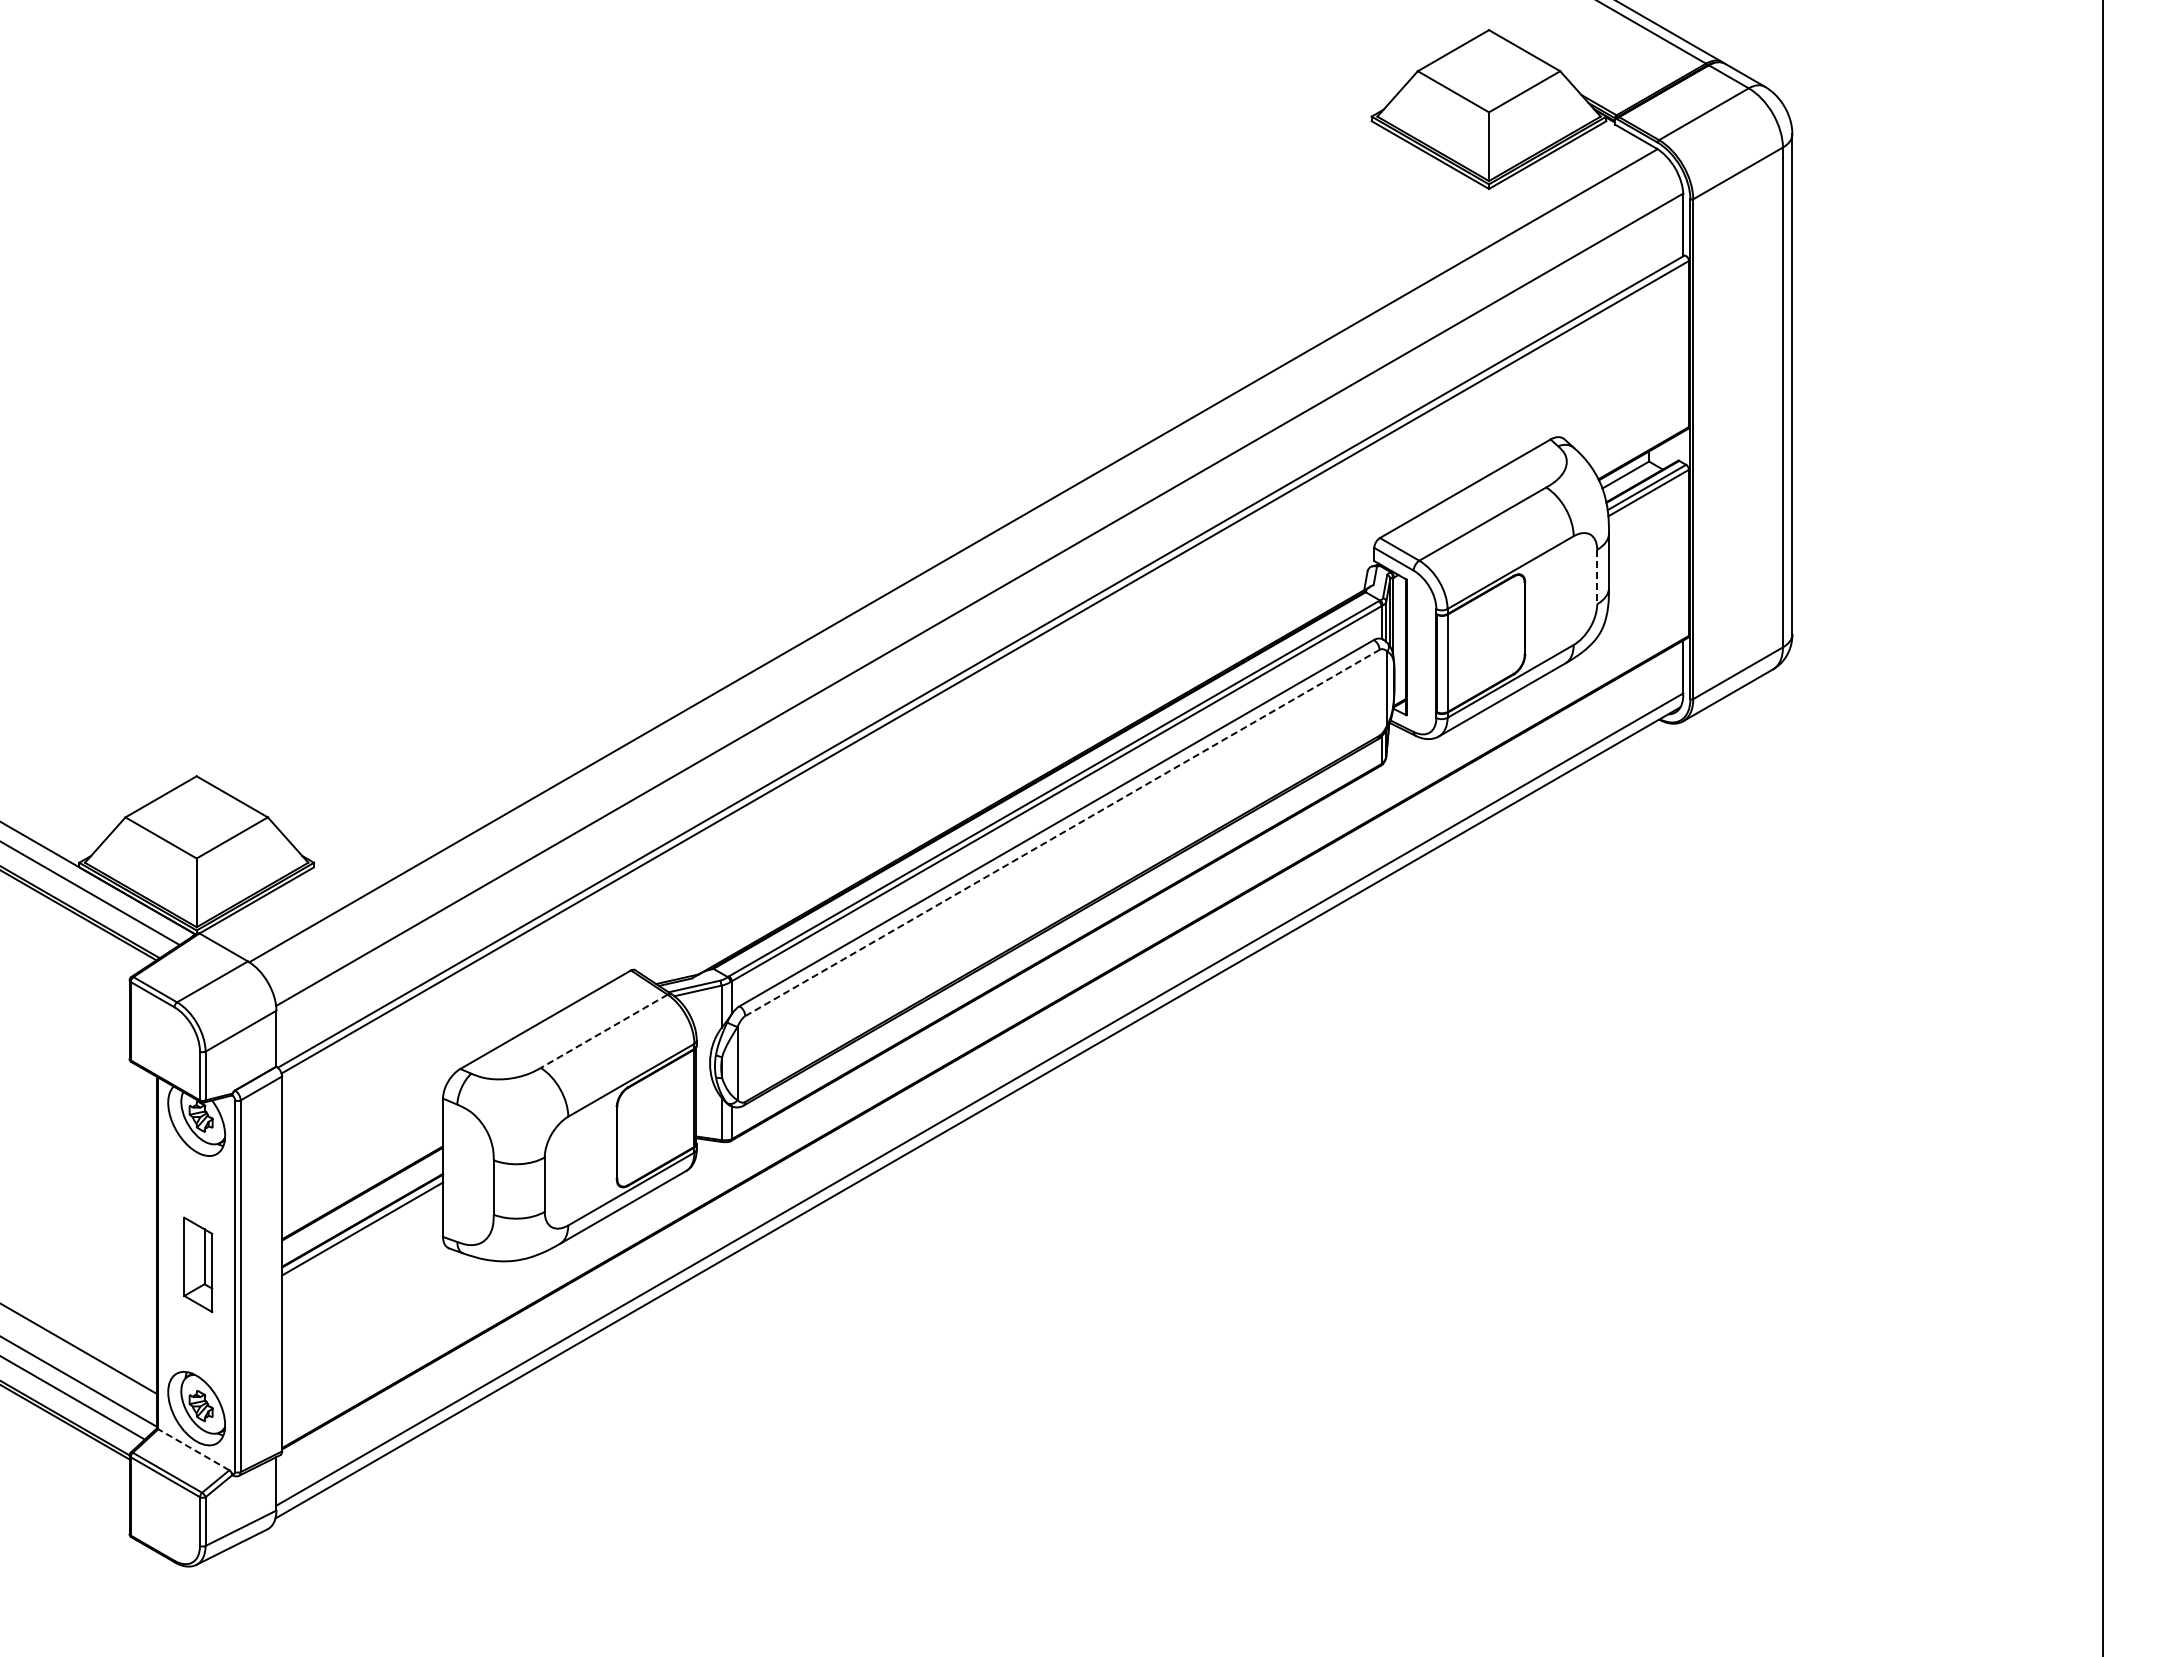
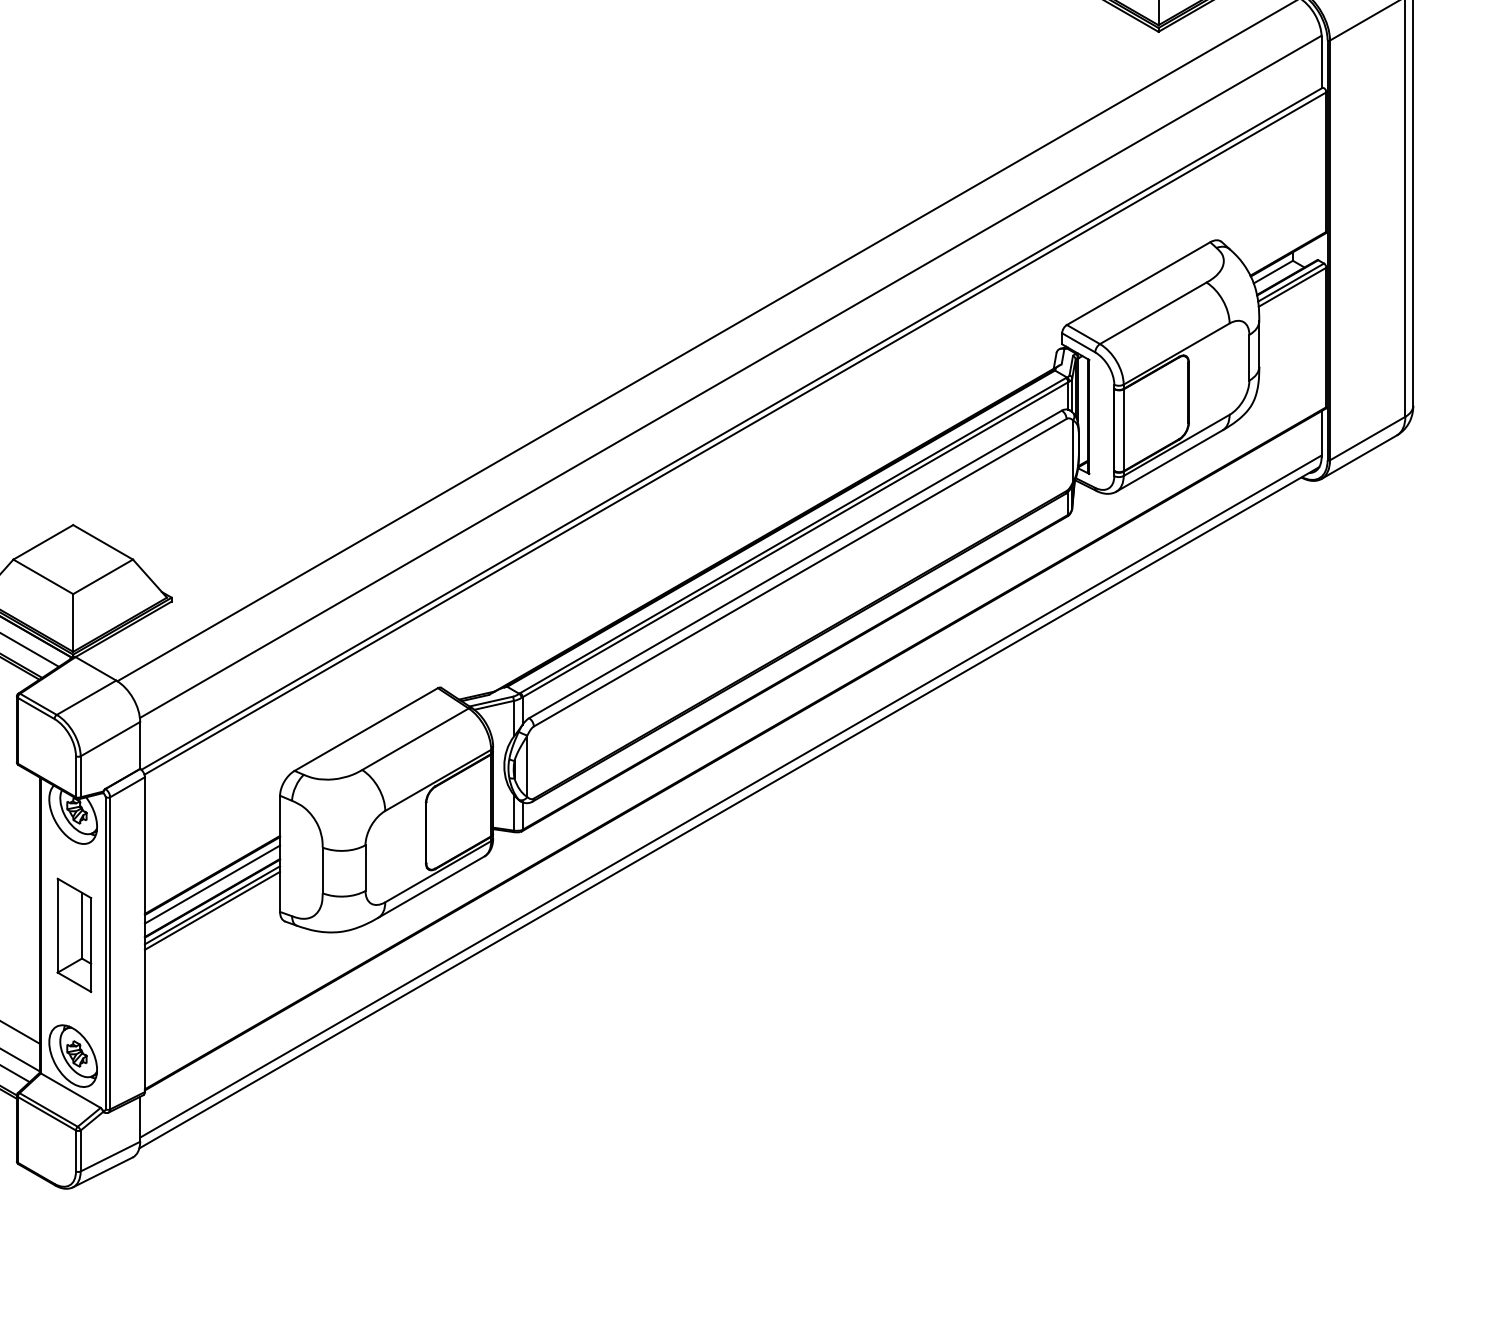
line: (1597, 577) -> (1249, 358), dashed -> solid
line: (1062, 832) -> (800, 572), dashed -> solid
line: (603, 1031) -> (414, 739), dashed -> solid
line: (362, 1203) -> (212, 883), added
line: (362, 1235) -> (212, 910), added
part: (198, 1264) -> (74, 935), size x1.43
line: (193, 1449) -> (70, 1090), dashed -> solid

